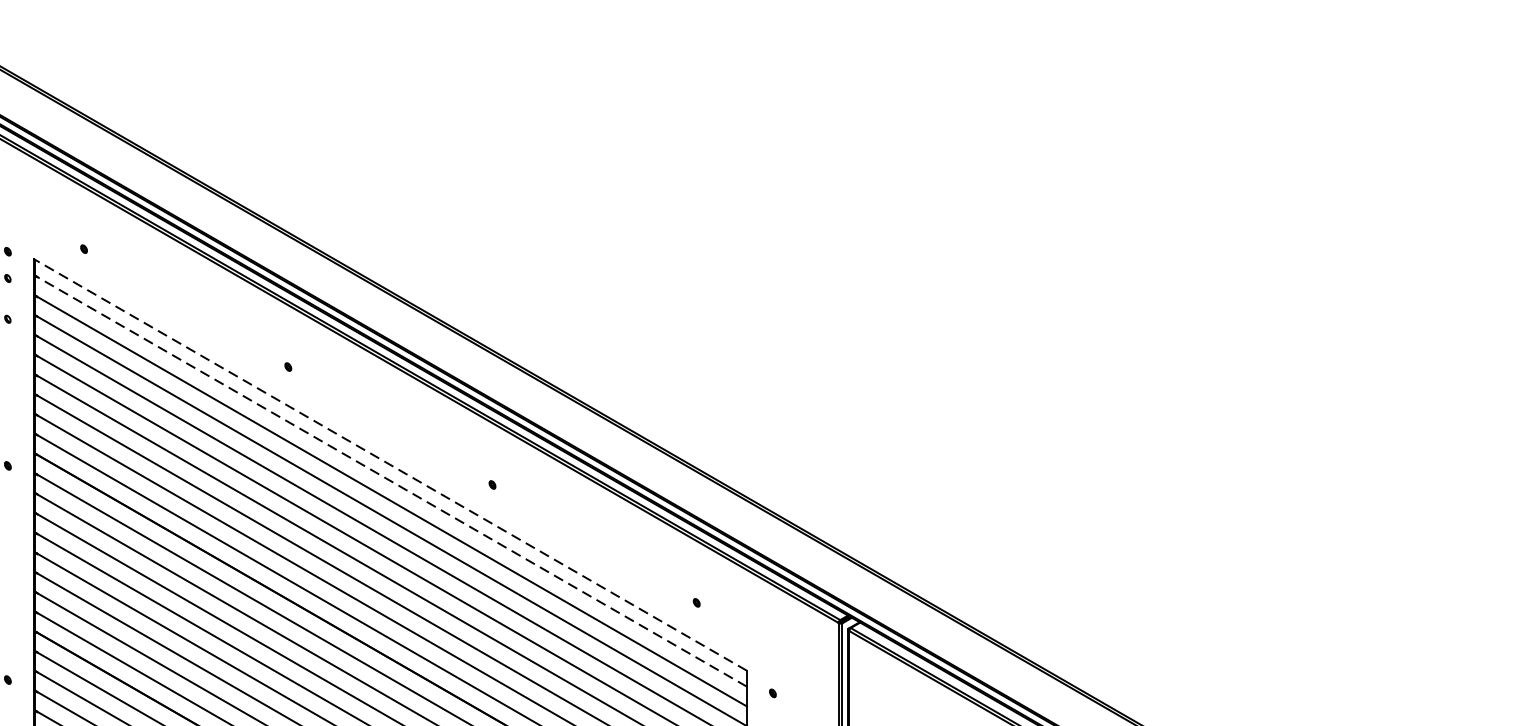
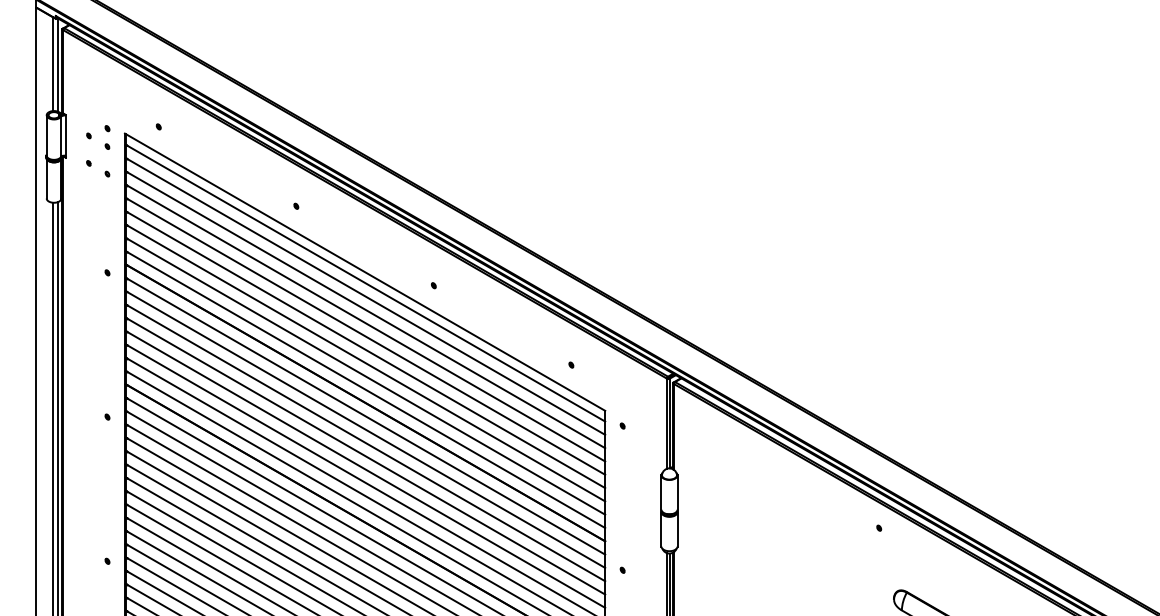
line: (389, 463) -> (364, 271), dashed -> solid
line: (391, 481) -> (365, 283), dashed -> solid

